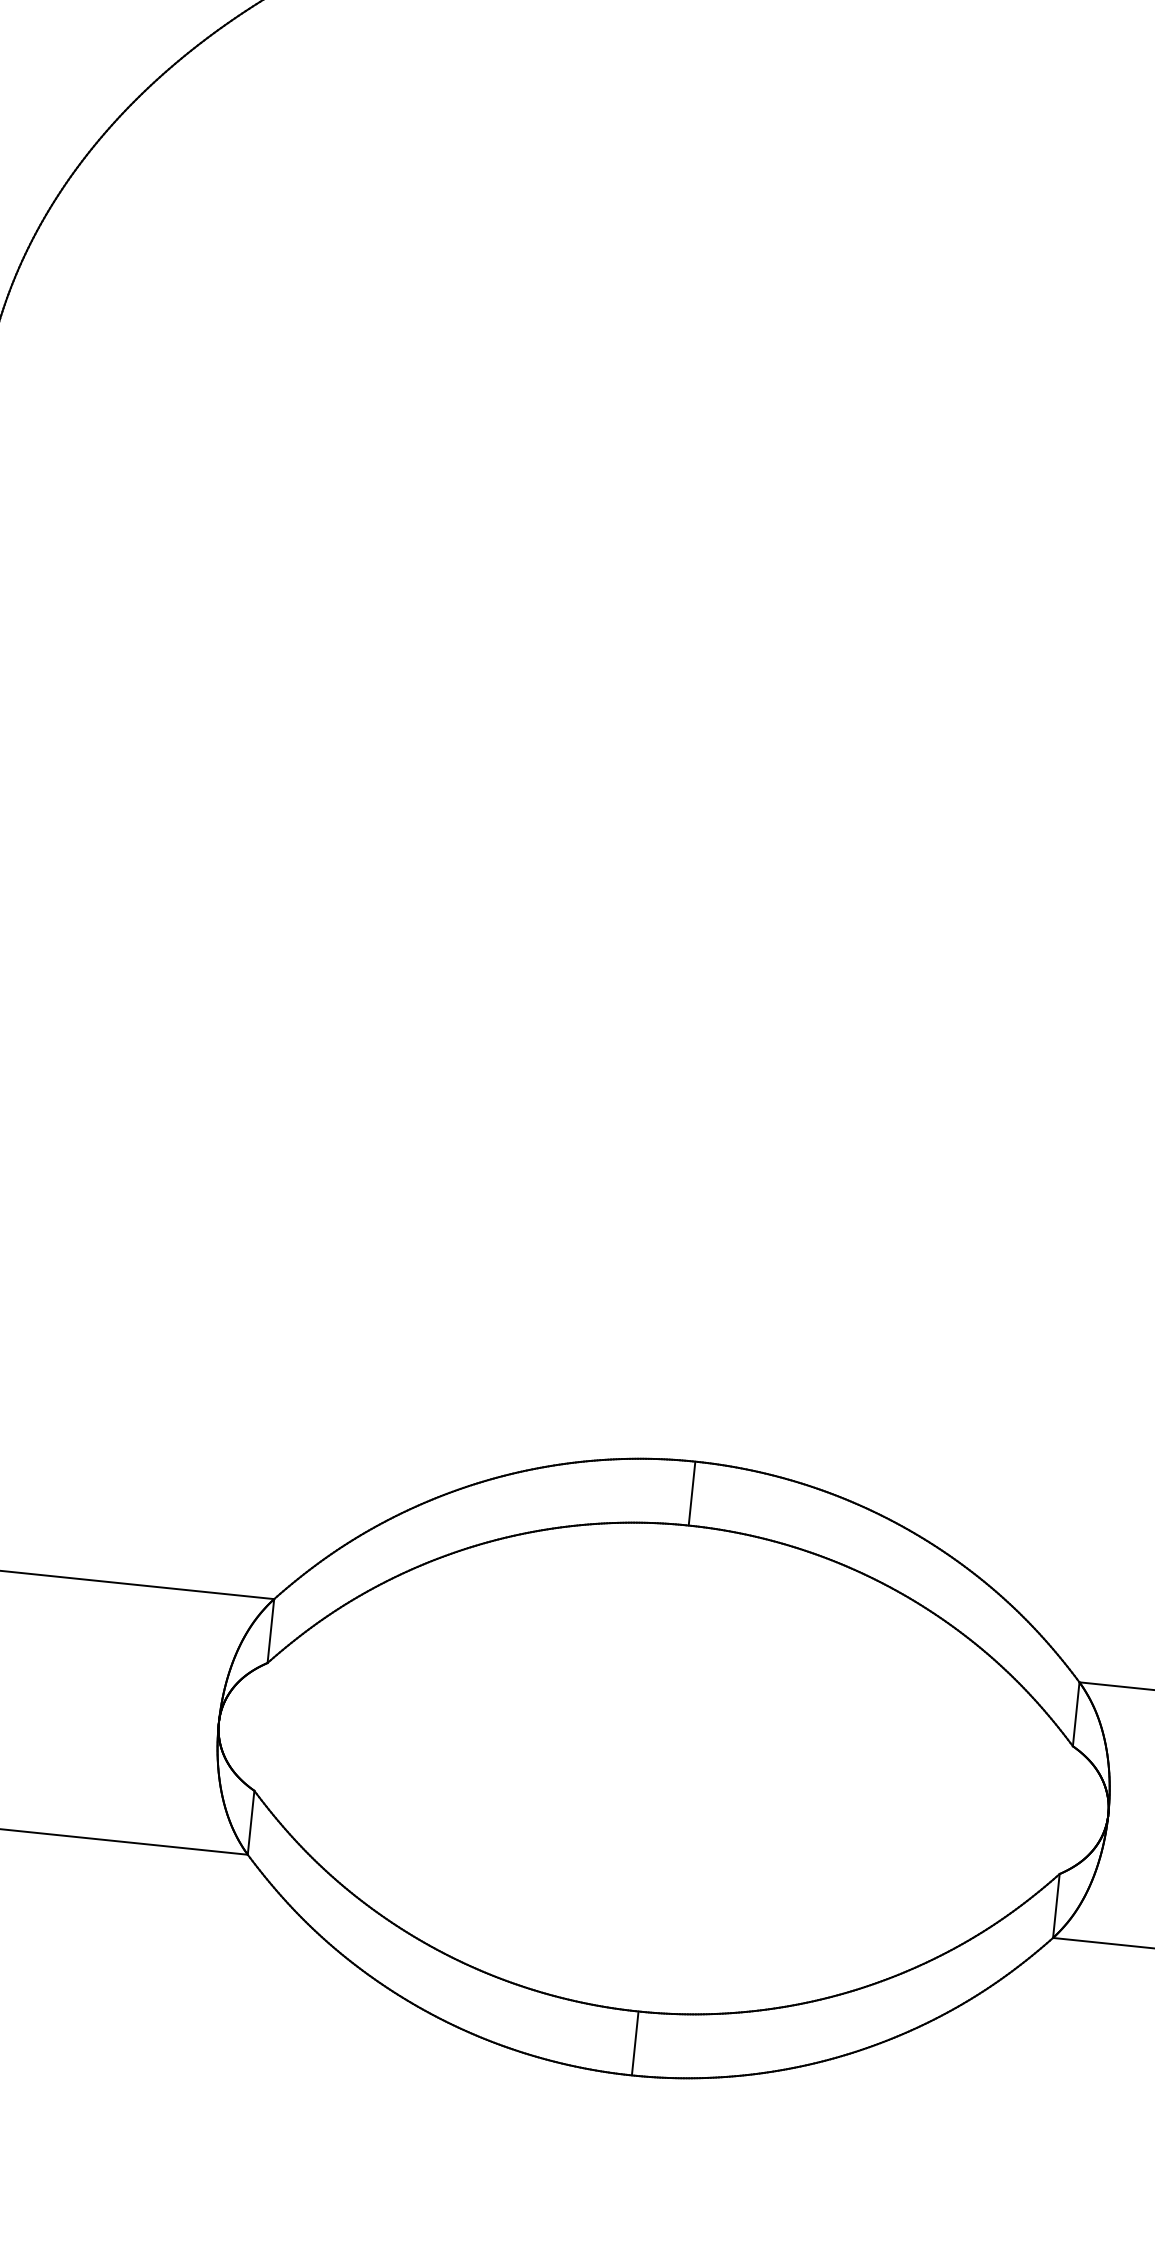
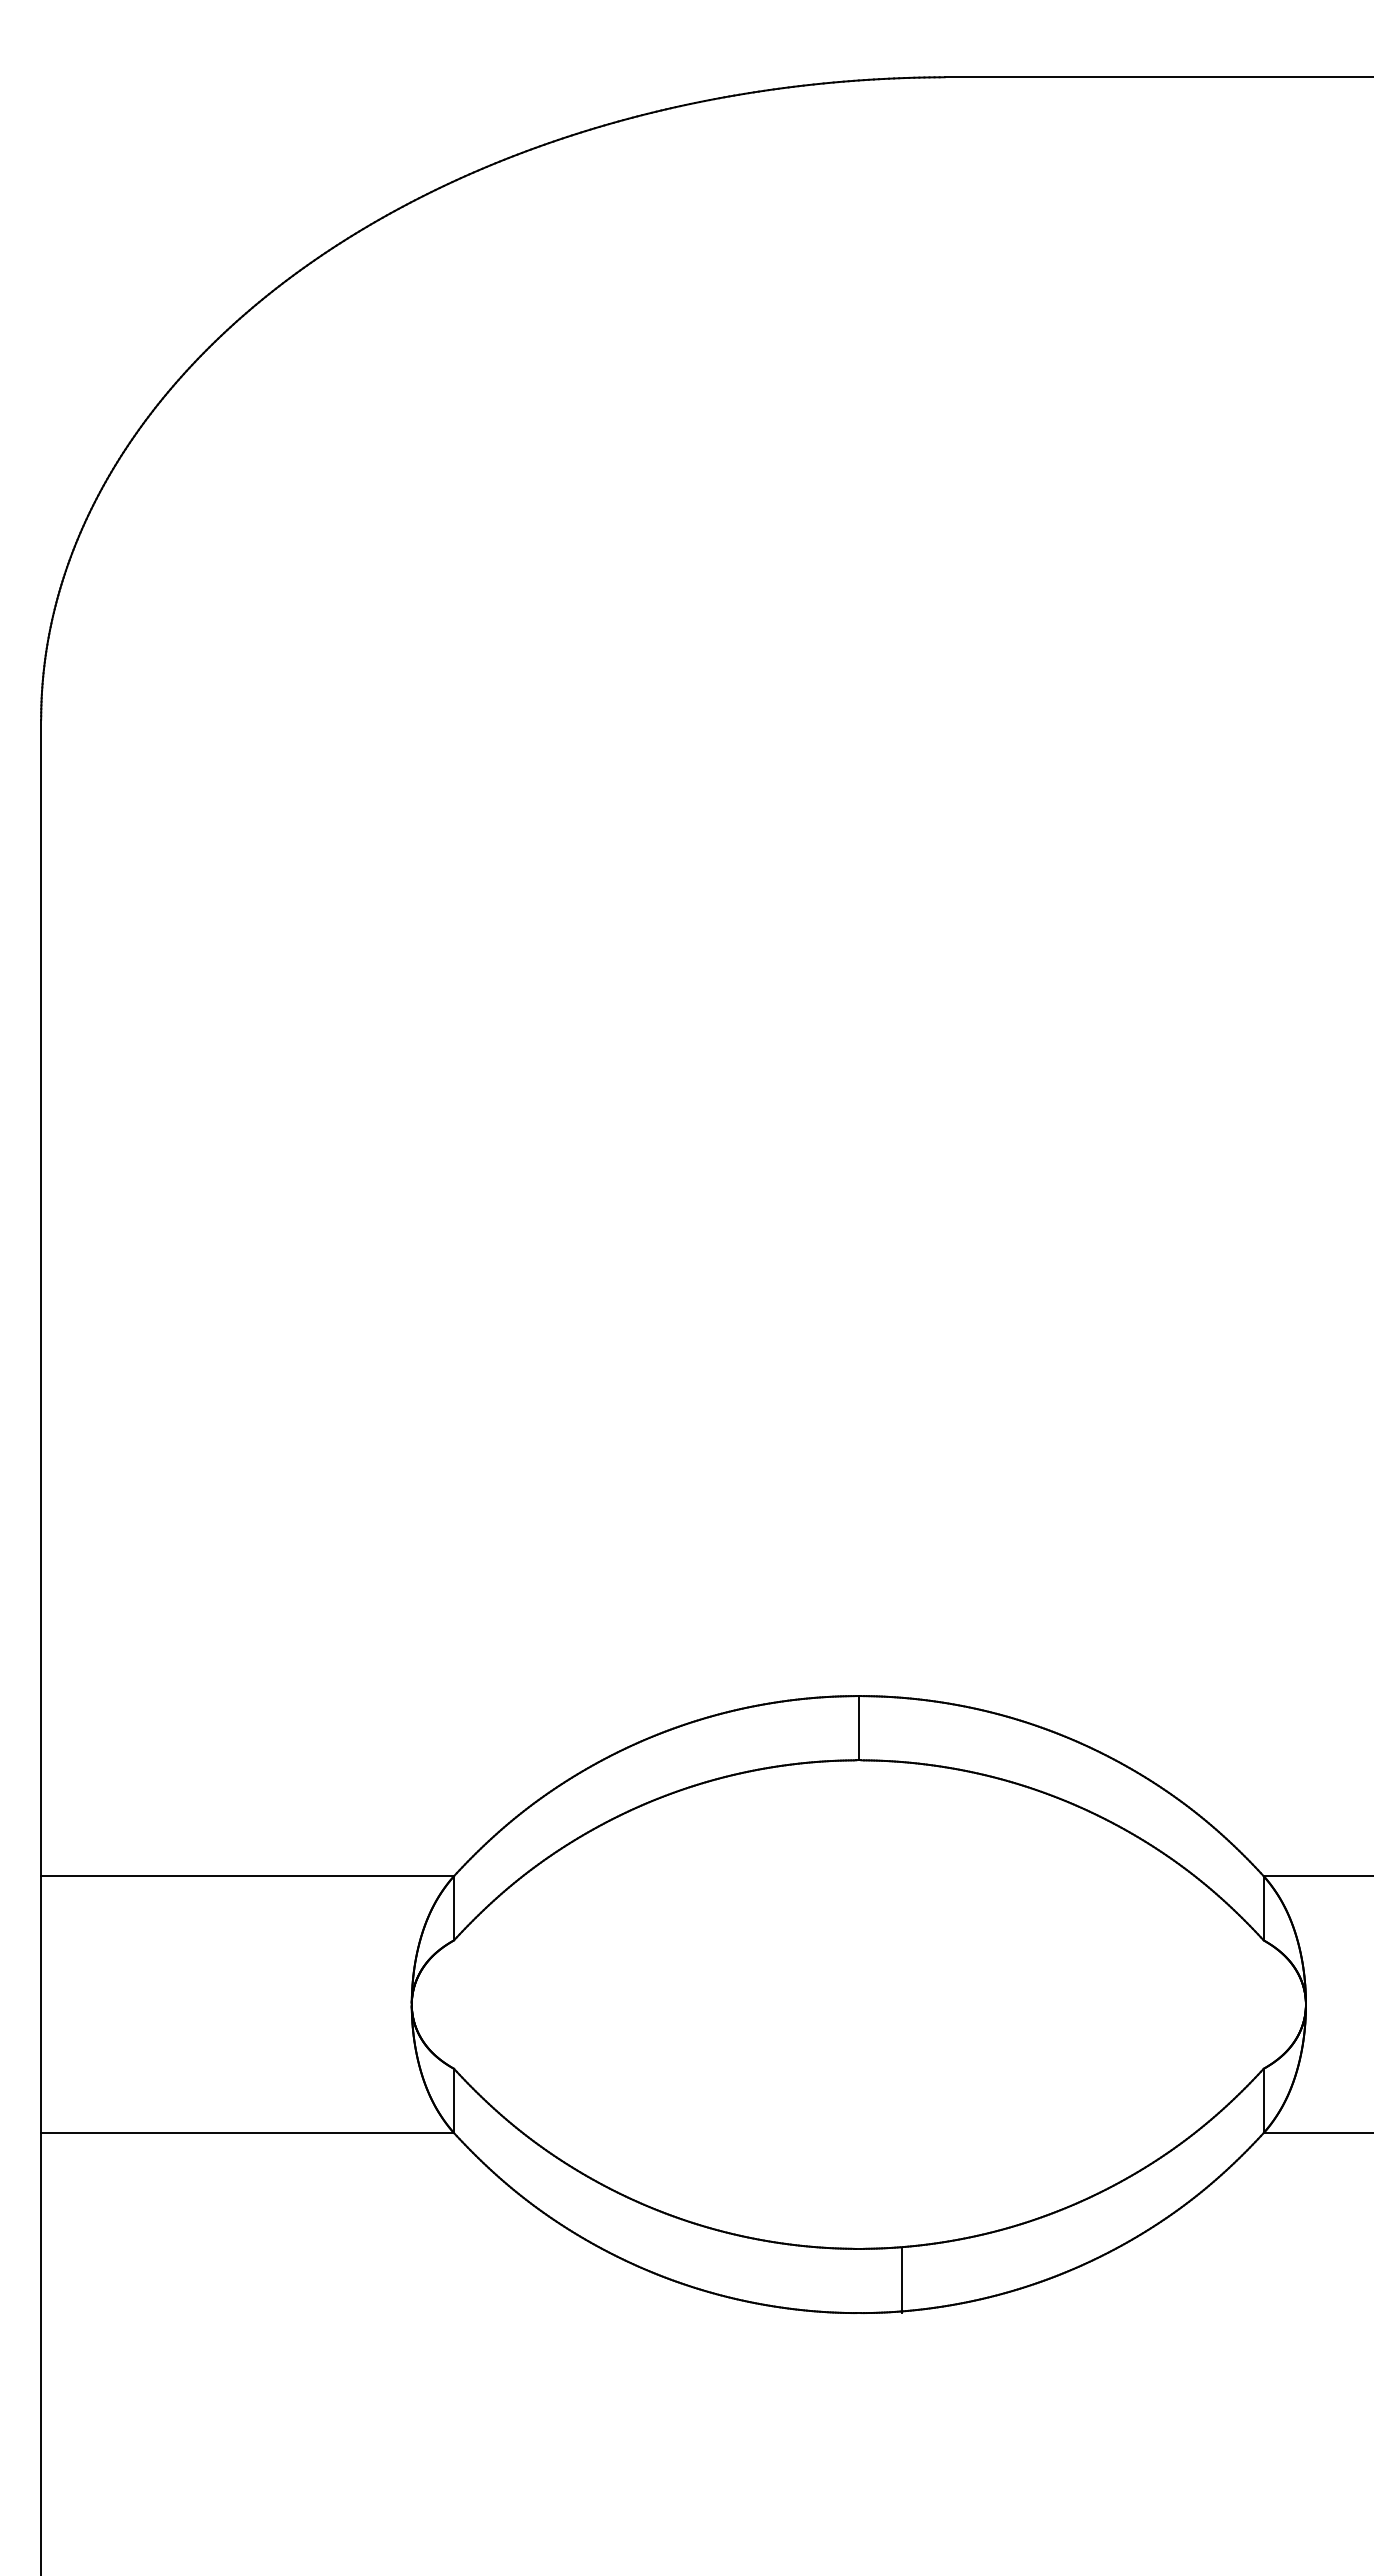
line: (634, 2042) -> (901, 2280), moved

